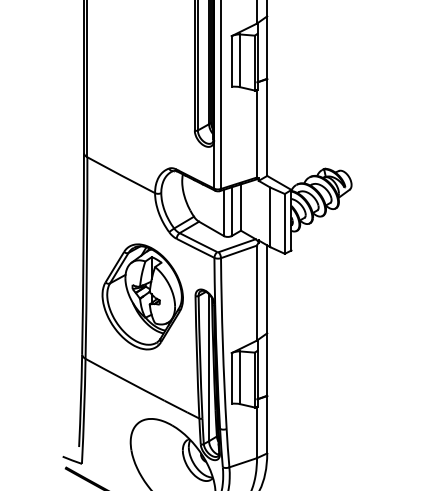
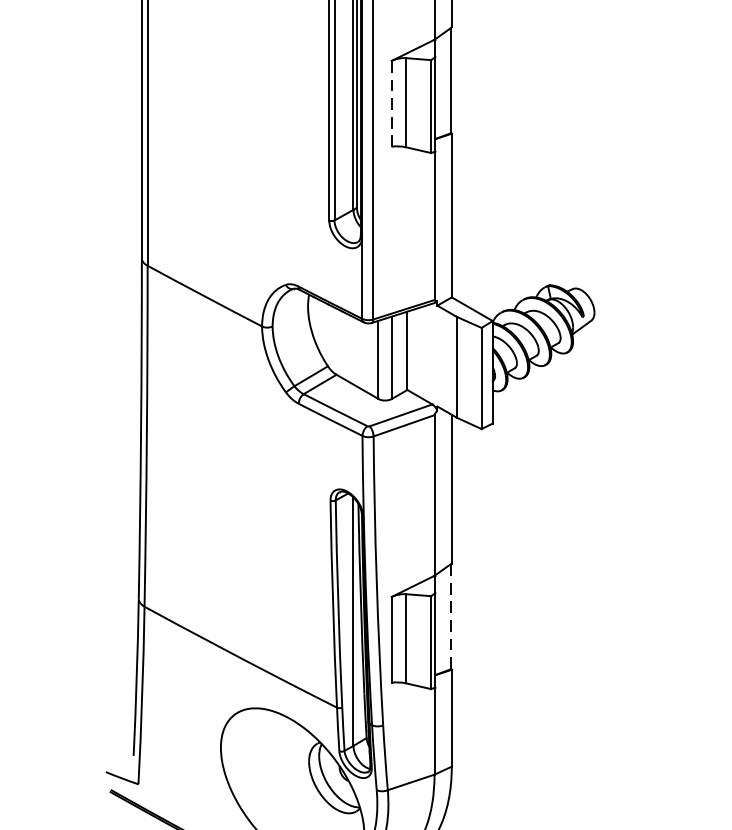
line: (231, 62) -> (391, 105), solid -> dashed
part: (142, 296) -> (240, 501), removed
line: (266, 365) -> (450, 617), solid -> dashed

